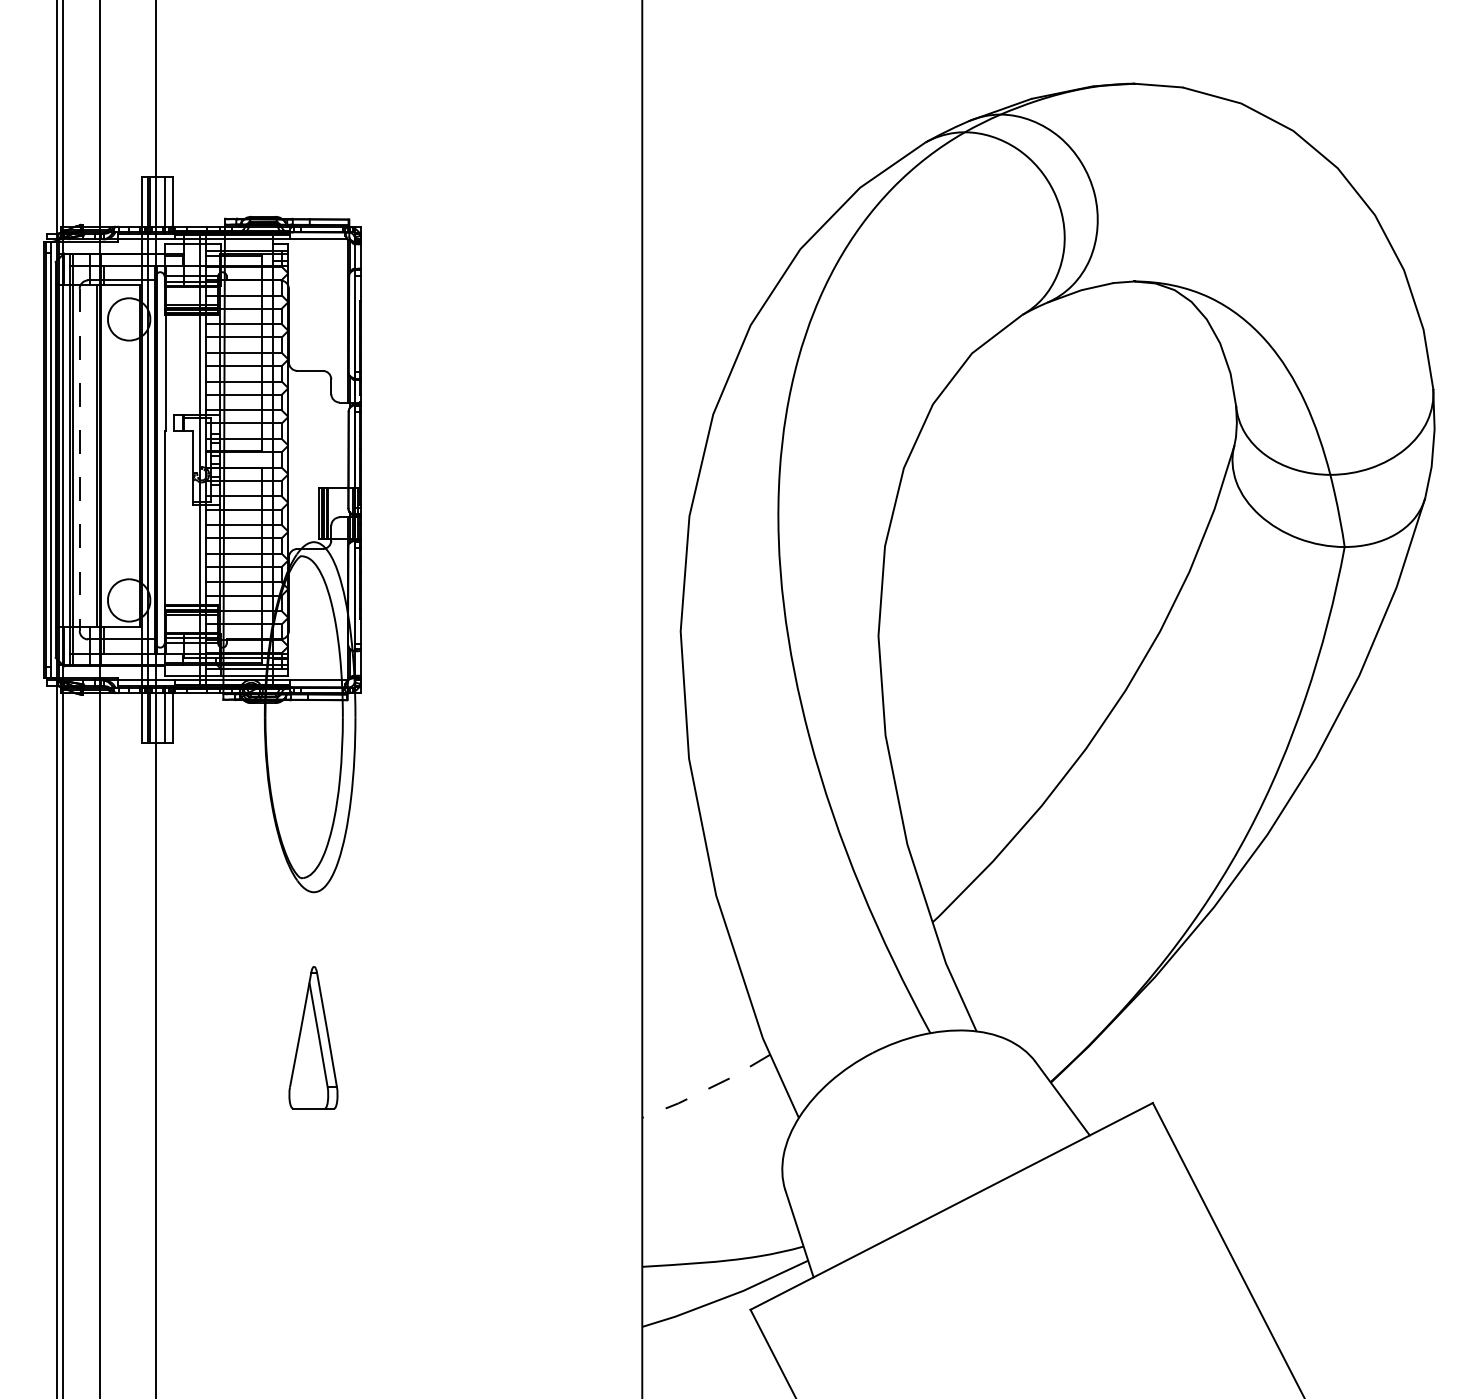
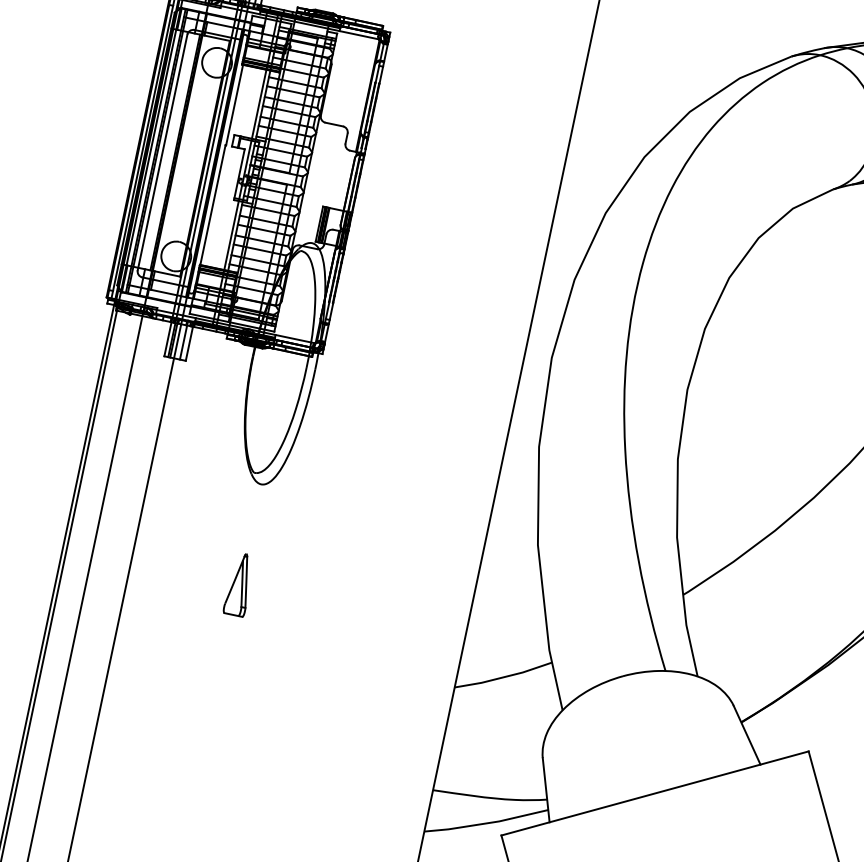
line: (79, 460) -> (162, 152), dashed -> solid
part: (313, 1037) -> (239, 584), size x0.62
line: (707, 1089) -> (503, 677), dashed -> solid

